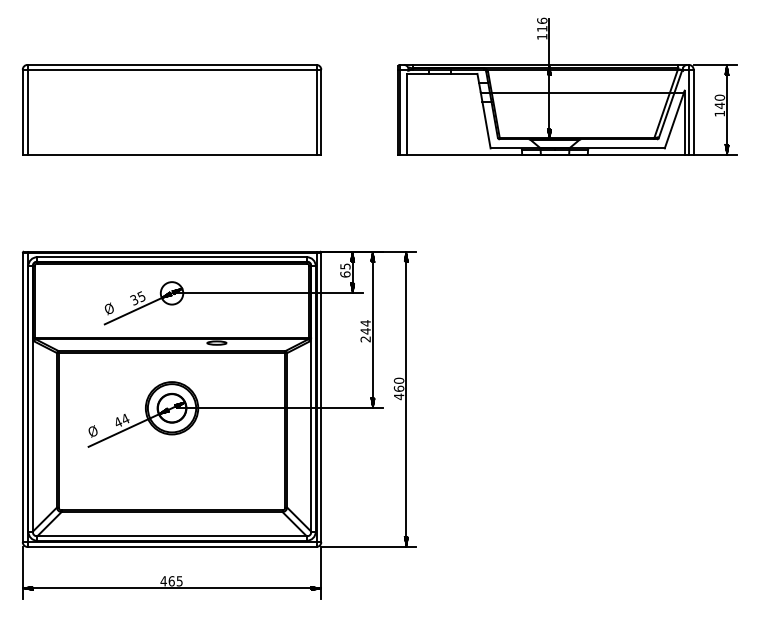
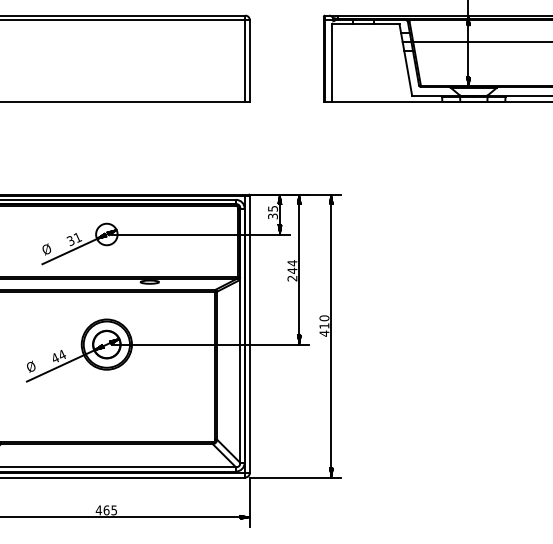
text: (345, 274) -> (273, 216), 65 -> 35
text: (141, 296) -> (77, 237), 35 -> 31
text: (398, 388) -> (323, 325), 460 -> 410

